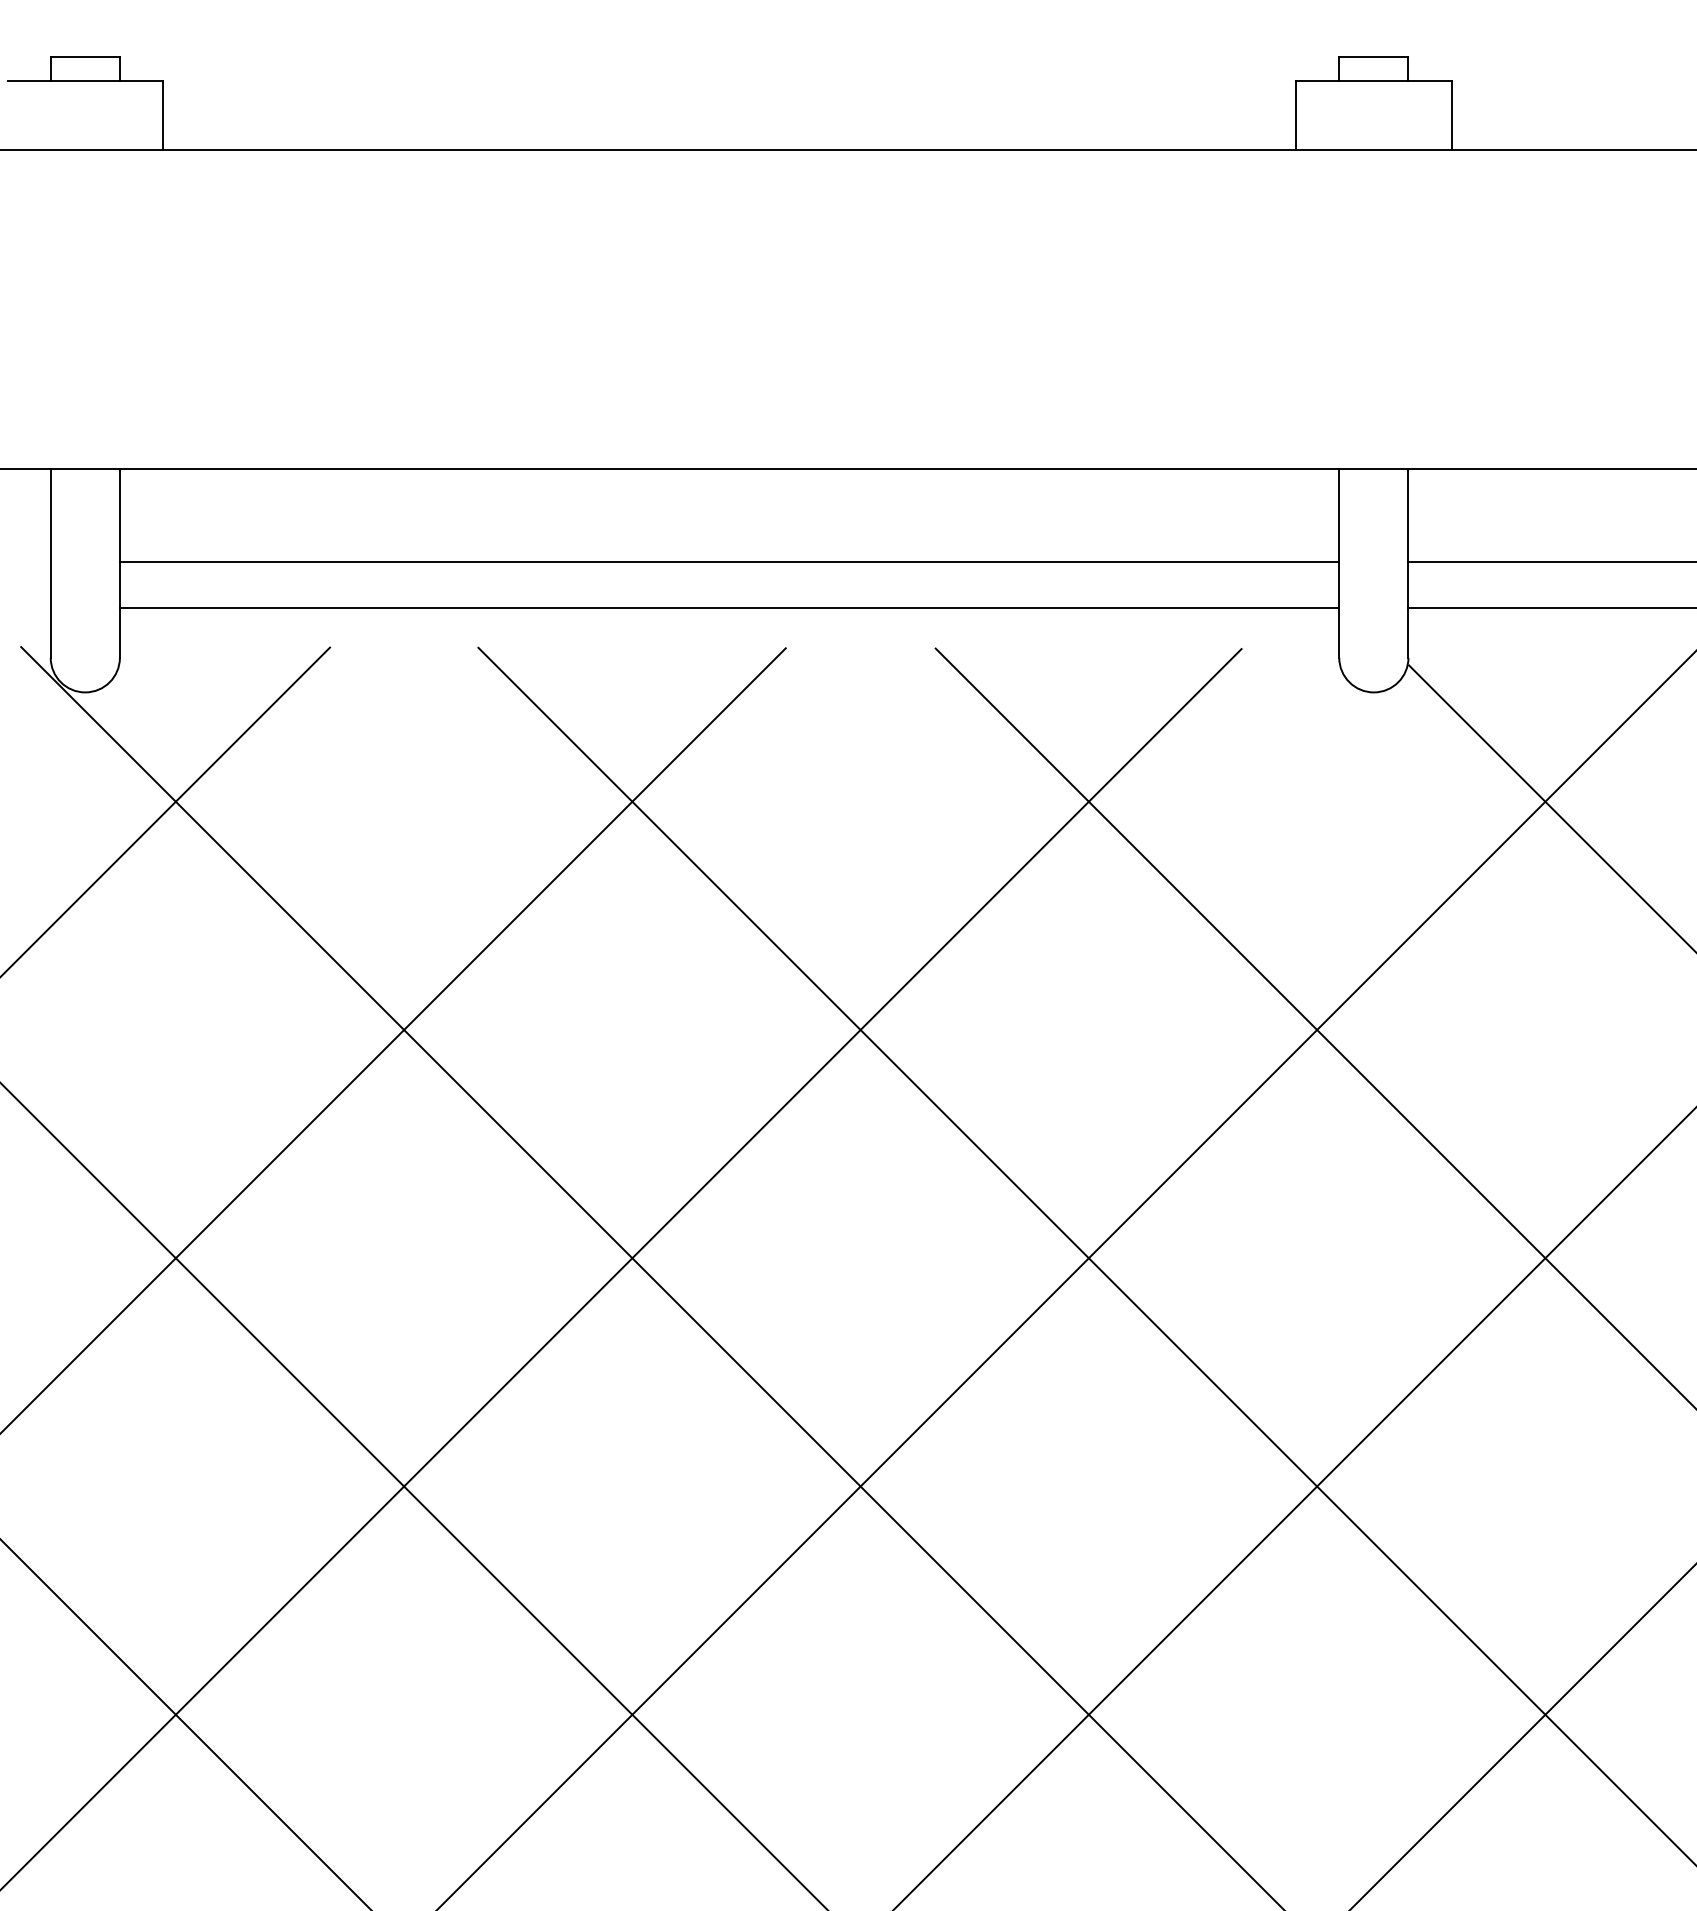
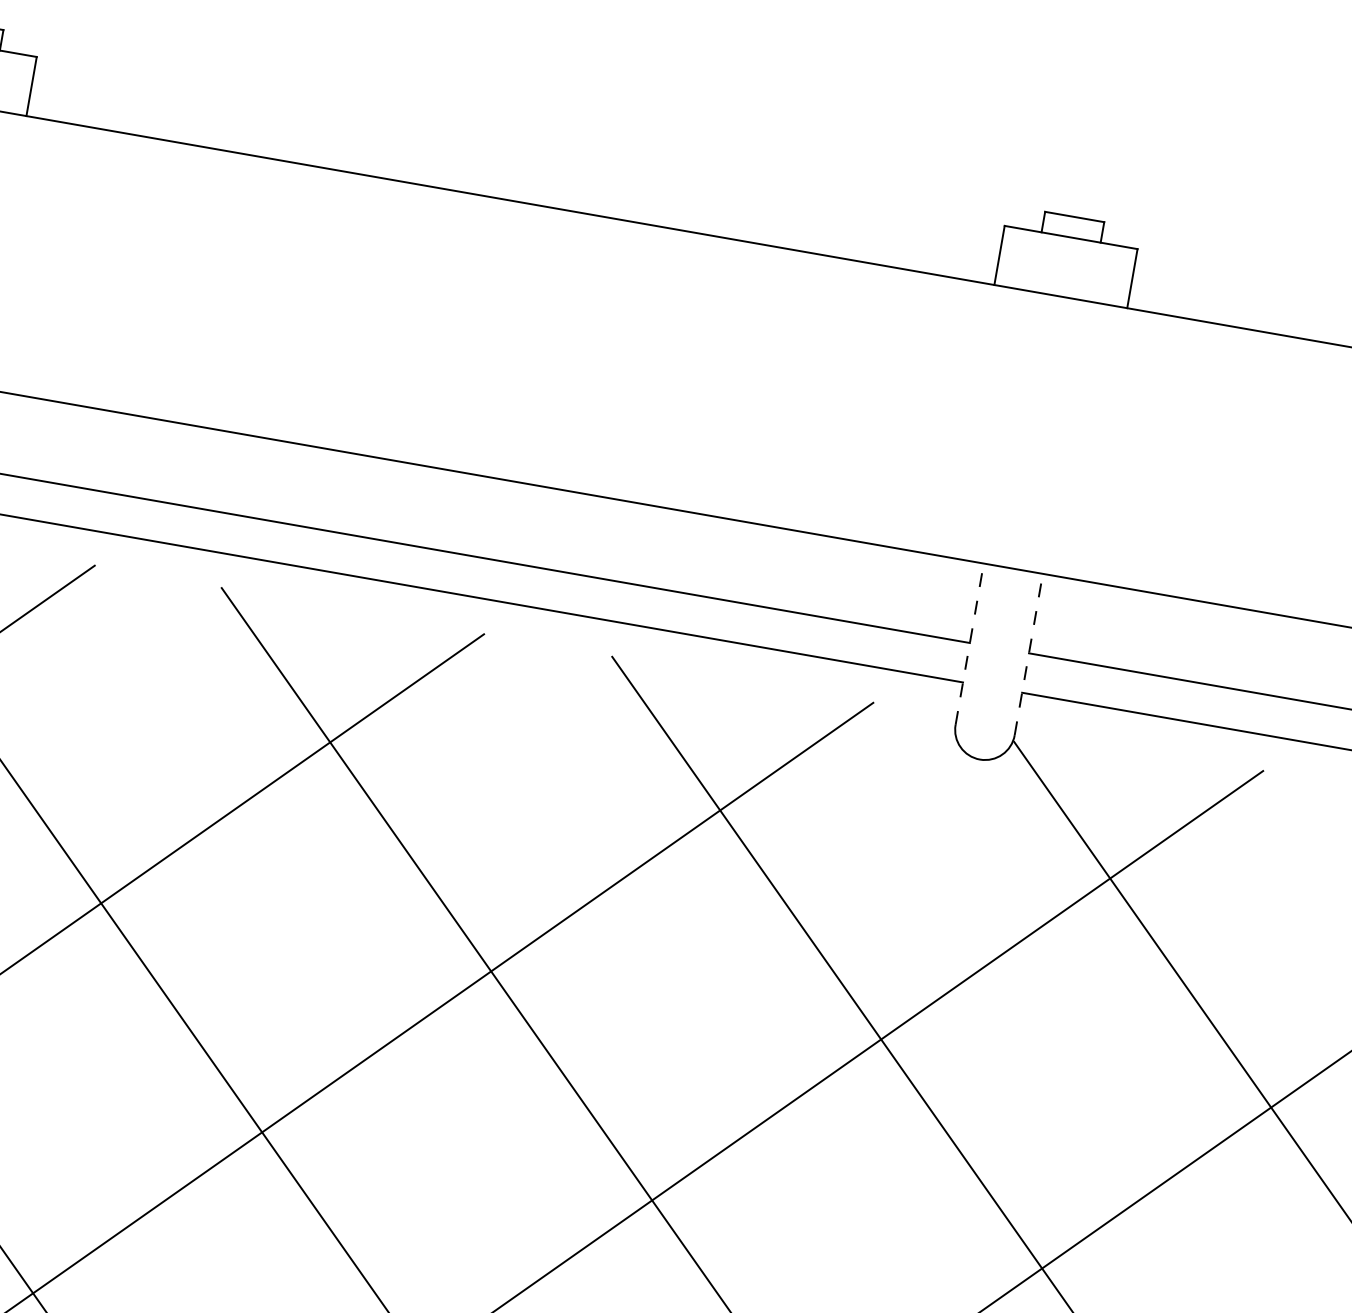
line: (1339, 562) -> (970, 643), solid -> dashed
line: (1408, 562) -> (1028, 653), solid -> dashed

